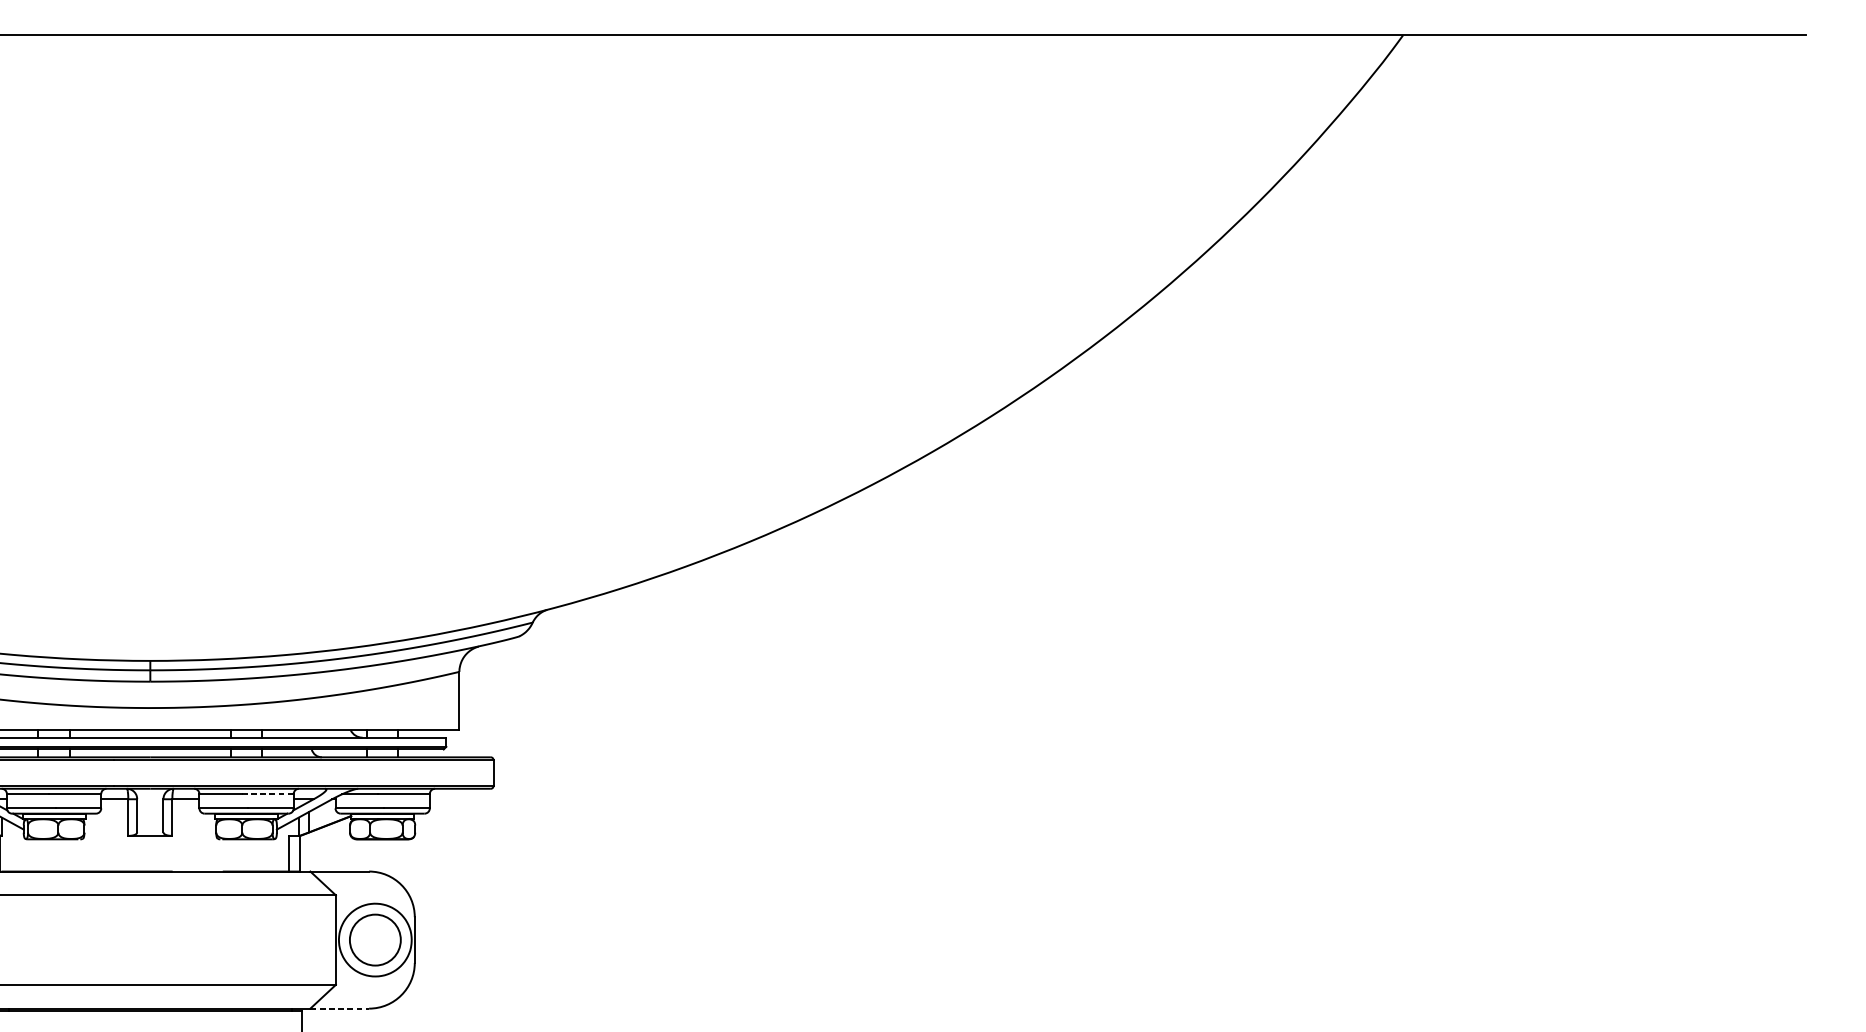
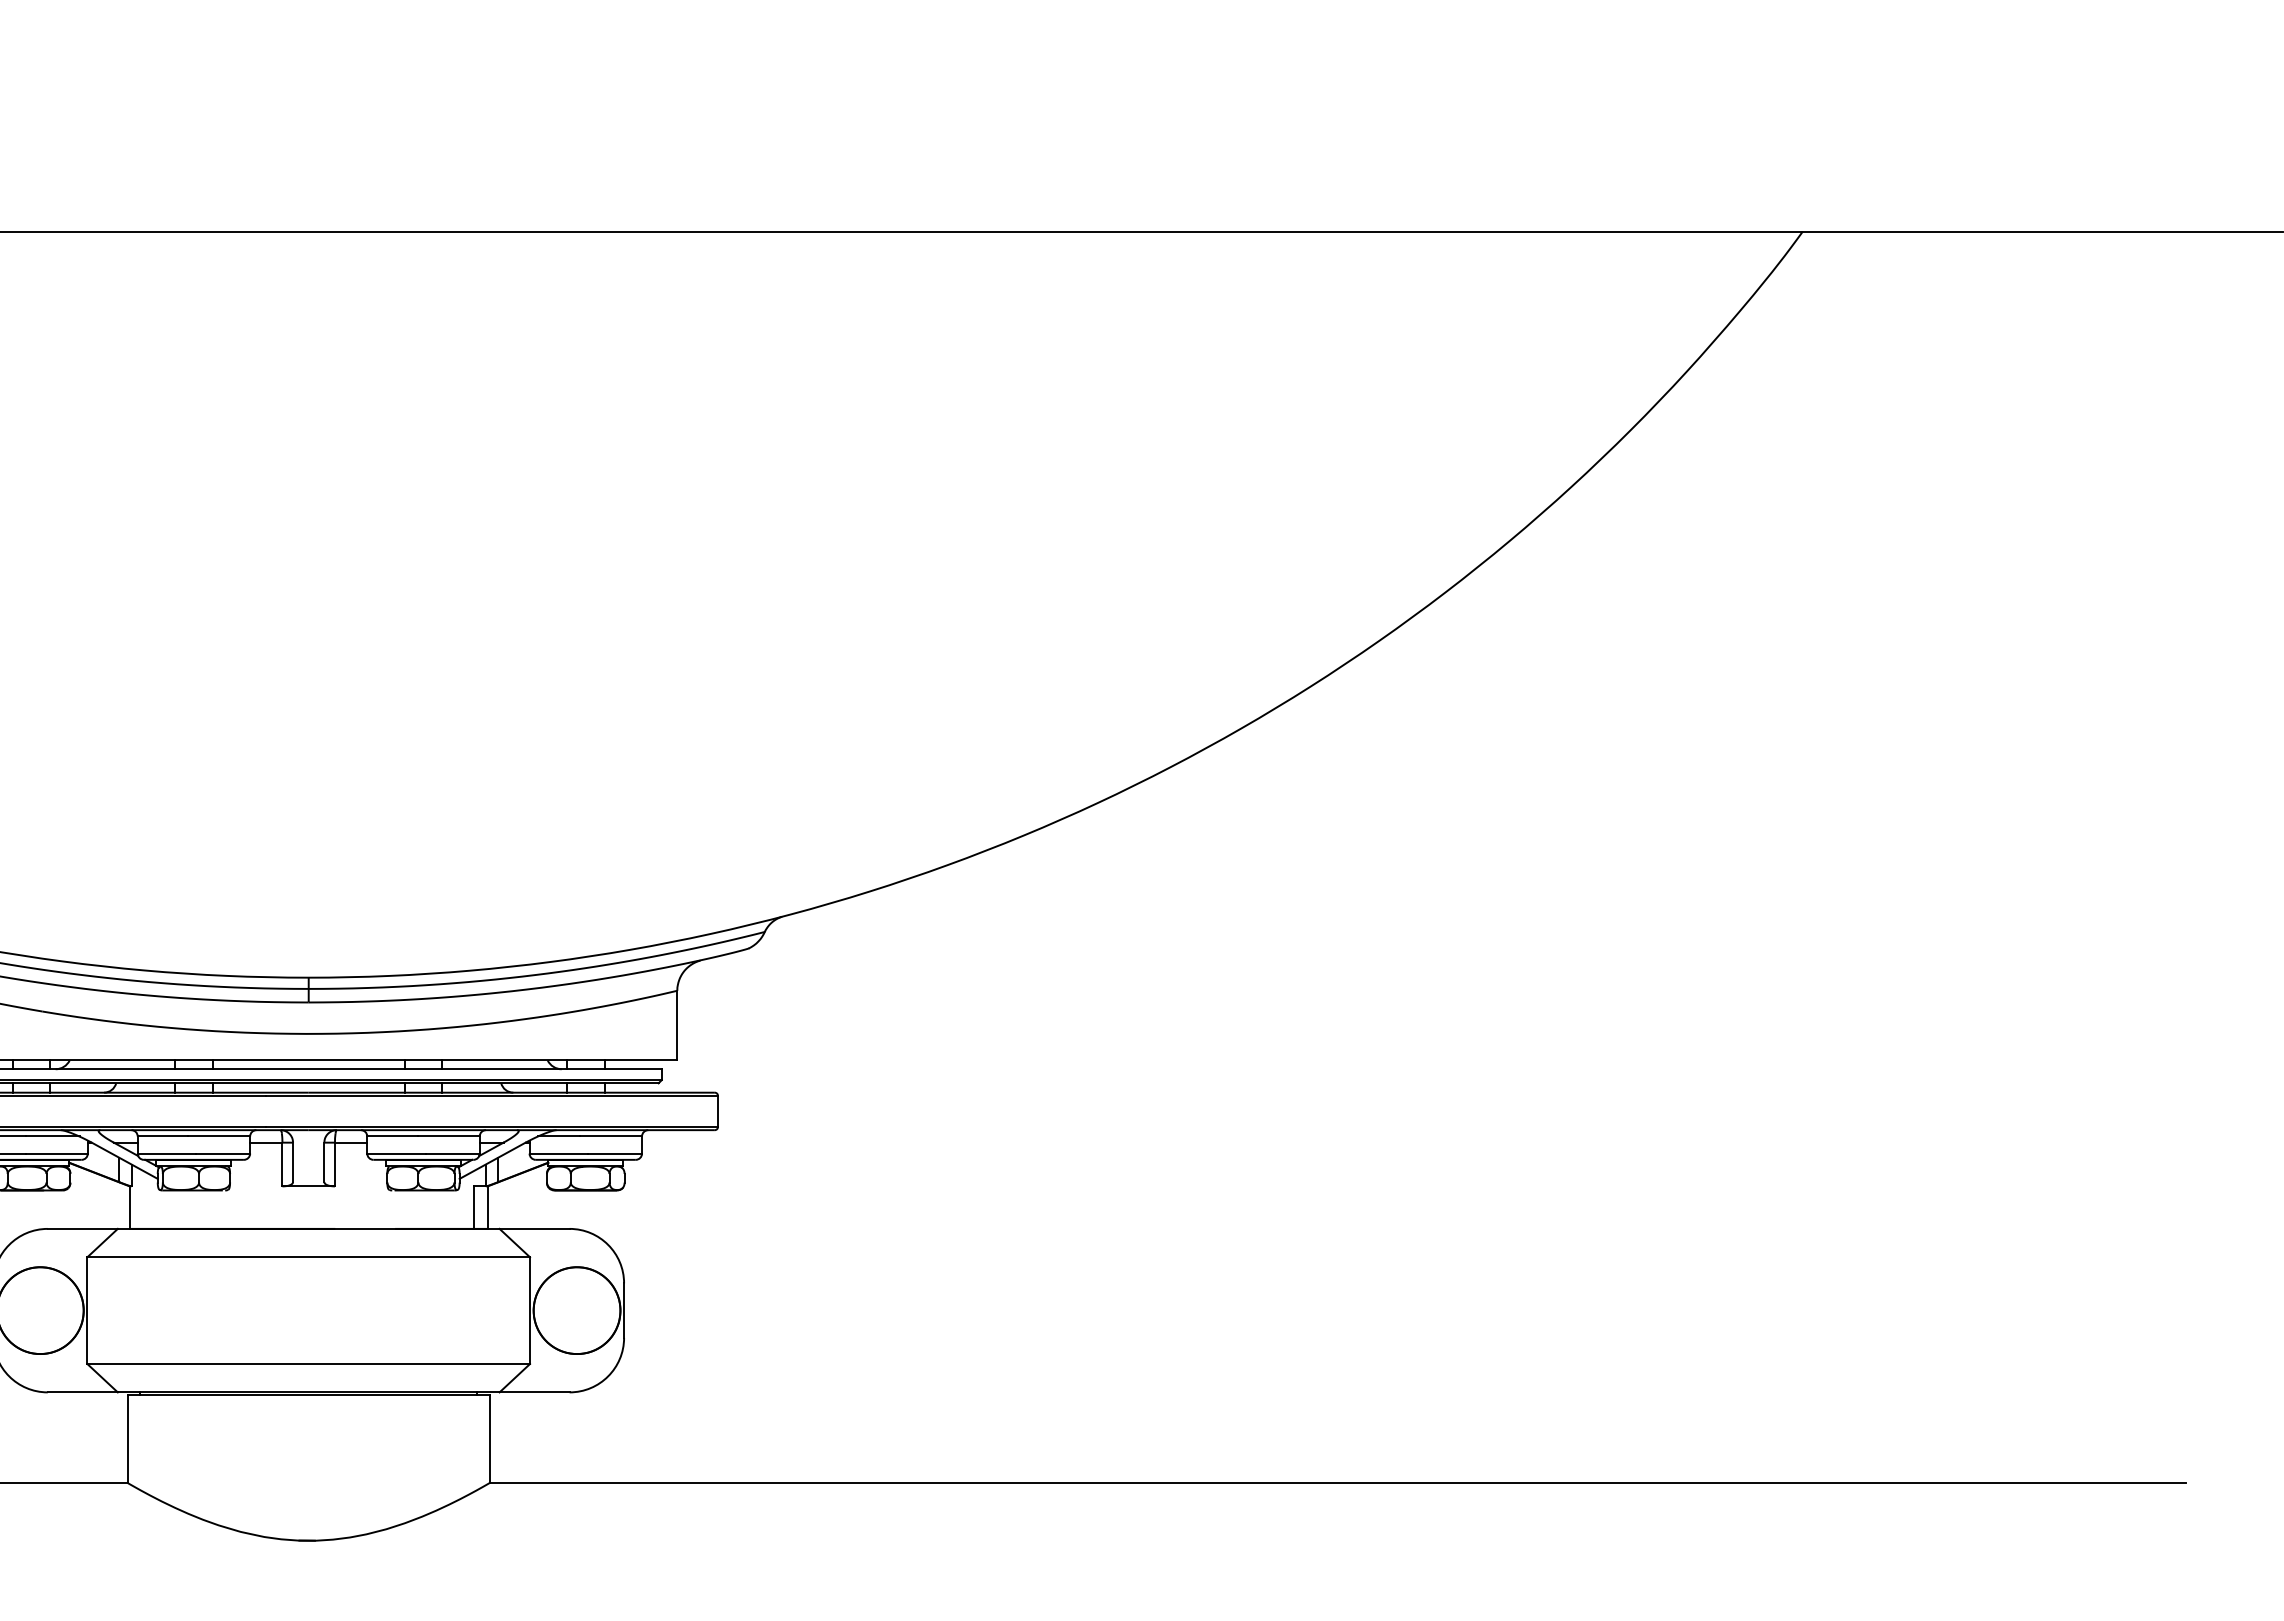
line: (268, 794) -> (449, 1136), dashed -> solid
circle: (374, 939) -> (576, 1310), size x1.43
line: (340, 1008) -> (535, 1392), dashed -> solid

